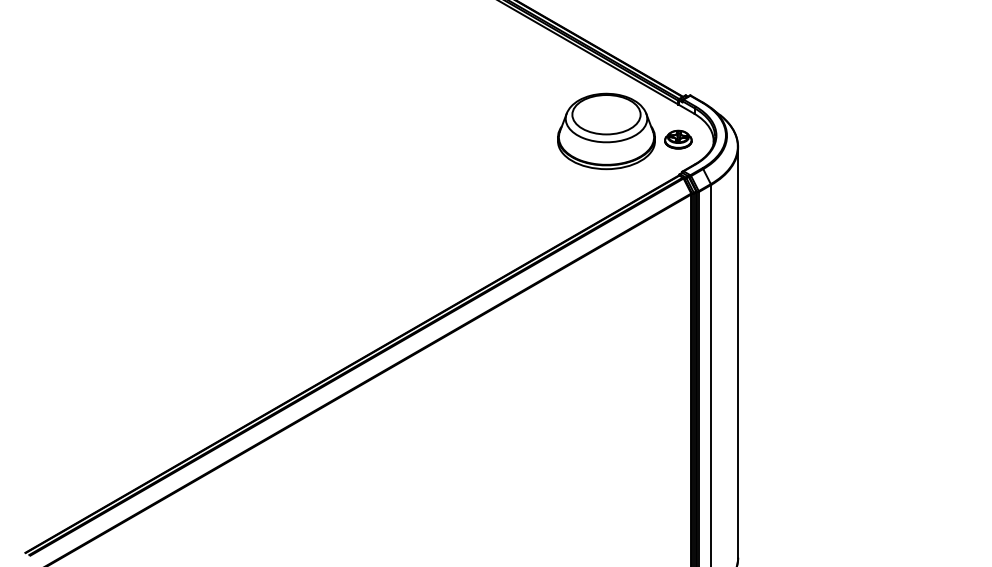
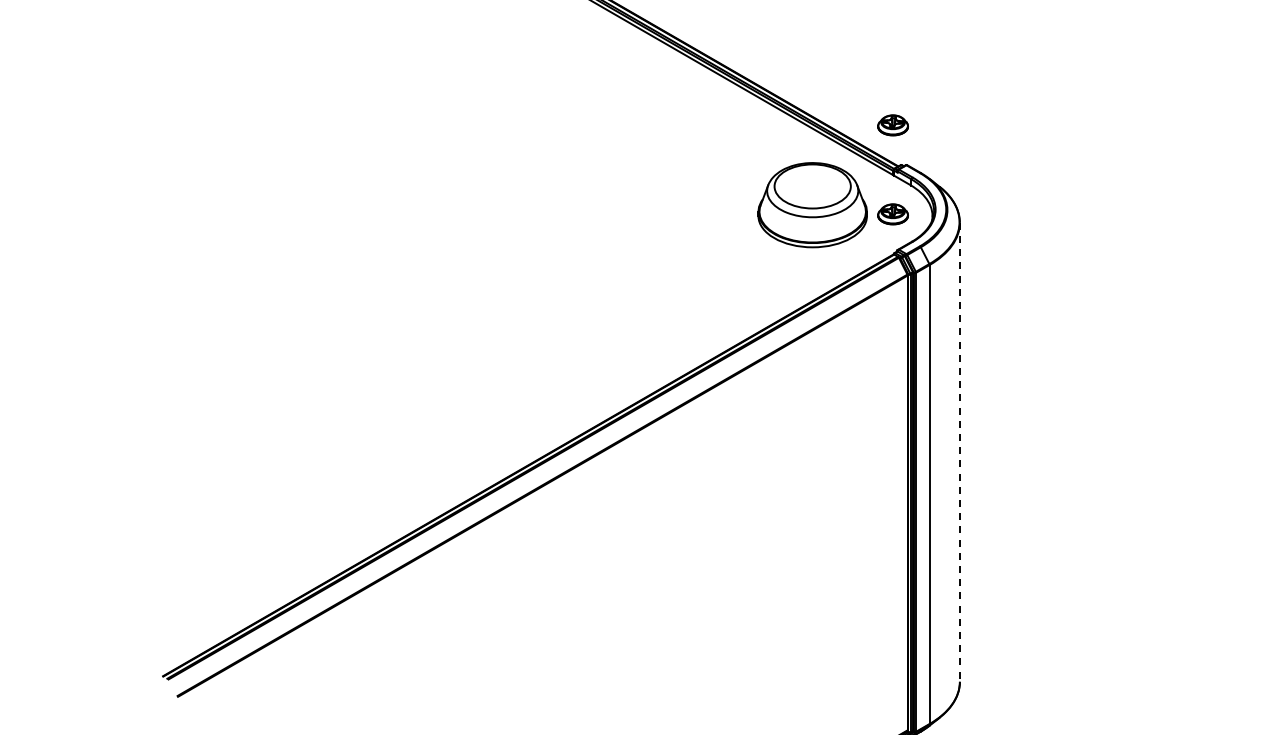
part: (677, 60) -> (892, 125), added
line: (737, 352) -> (959, 452), solid -> dashed

